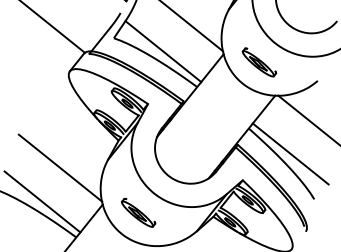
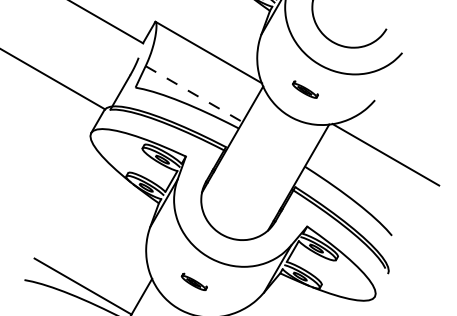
line: (163, 51) -> (194, 94), solid -> dashed
part: (259, 62) -> (305, 89), size x0.6
line: (290, 154) -> (356, 188), removed
line: (60, 167) -> (97, 244), removed
part: (138, 212) -> (194, 281), size x0.6

